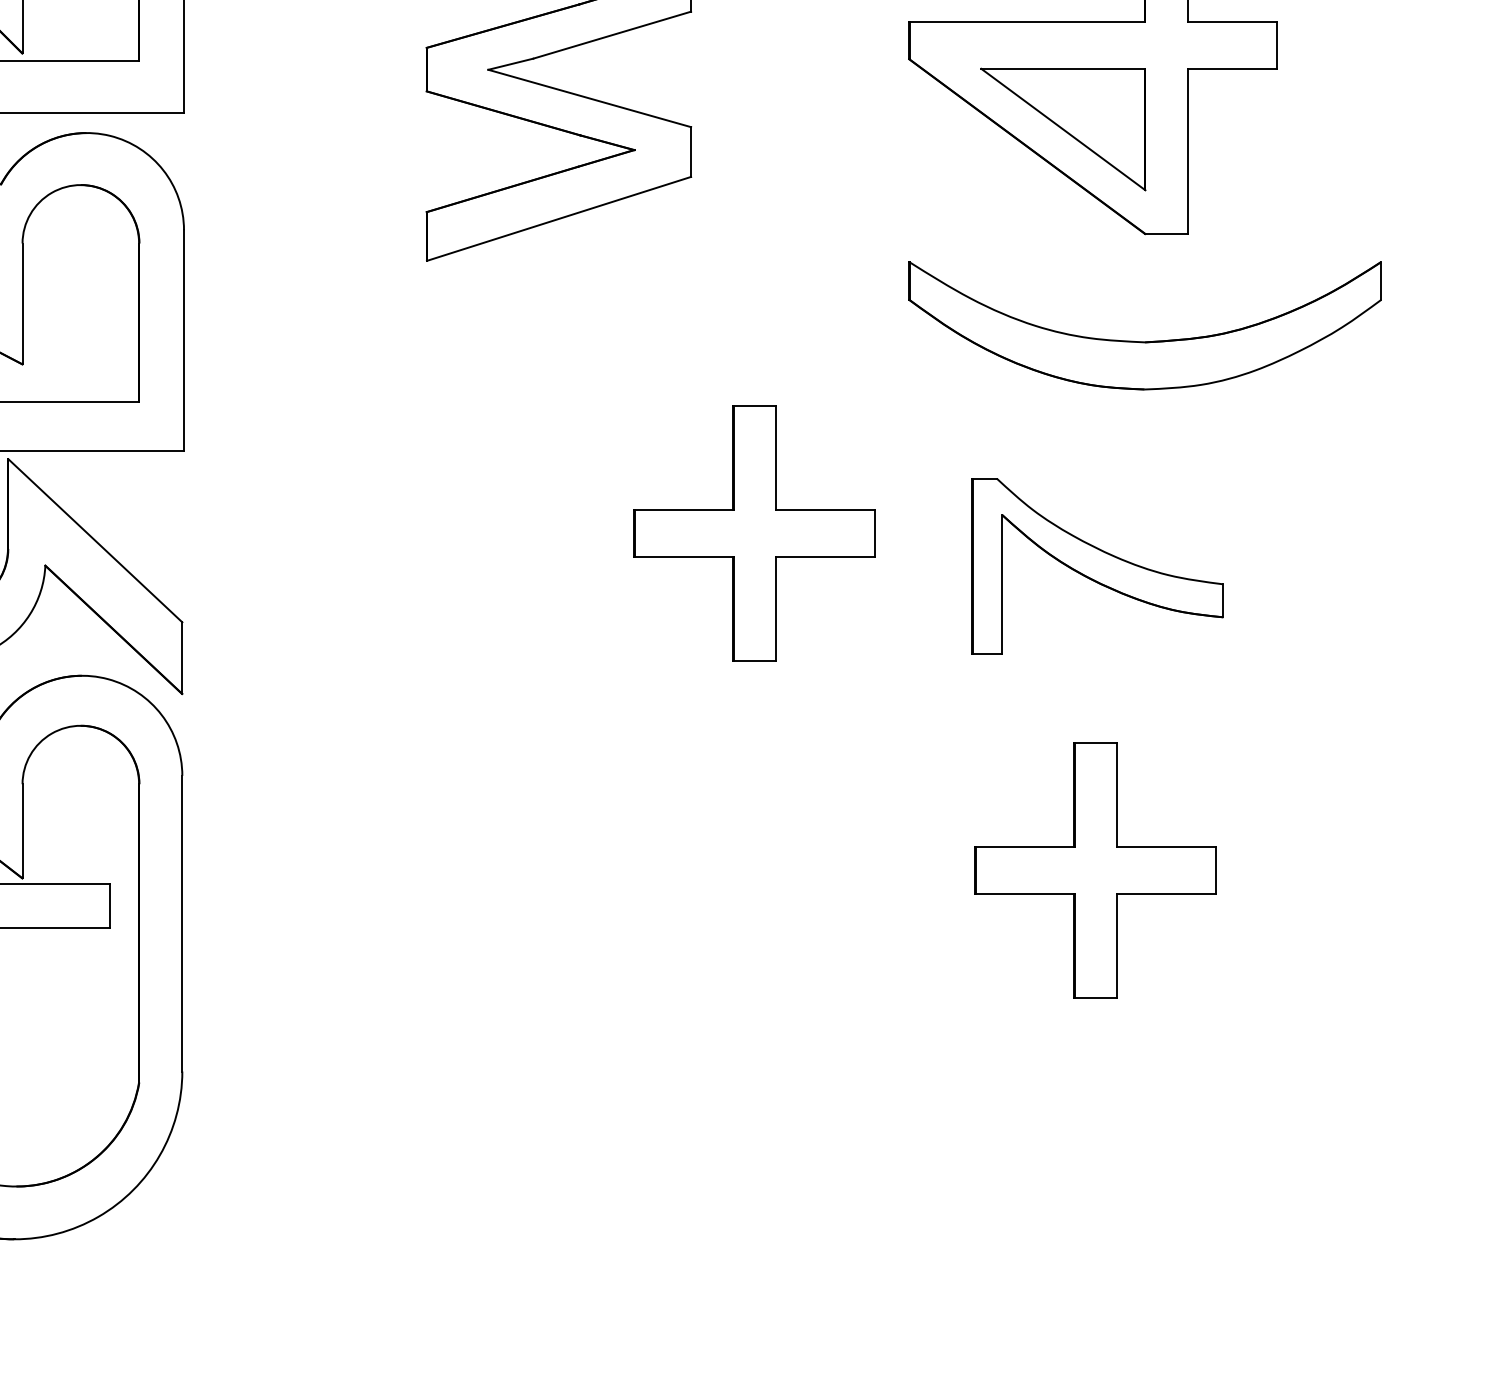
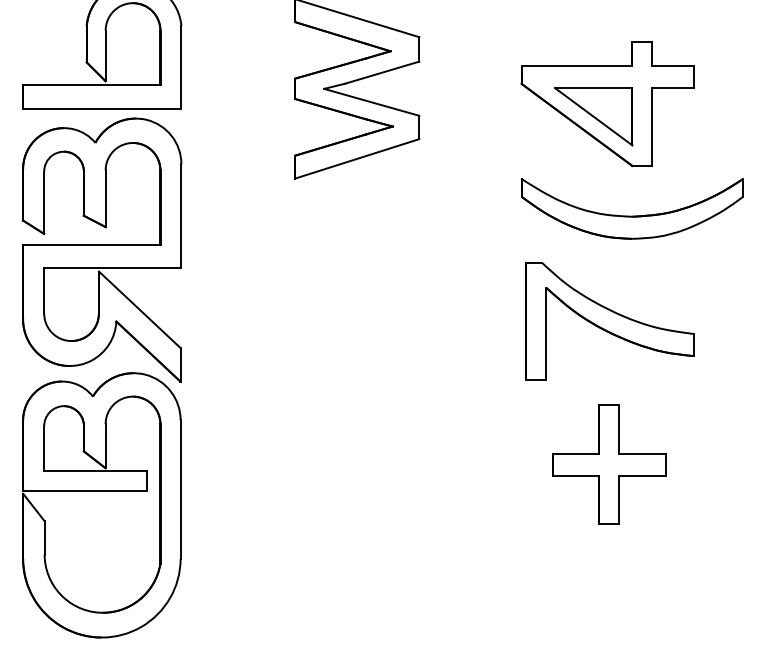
part: (755, 533) -> (449, 306), removed
part: (1096, 565) -> (609, 321), size x1.43

